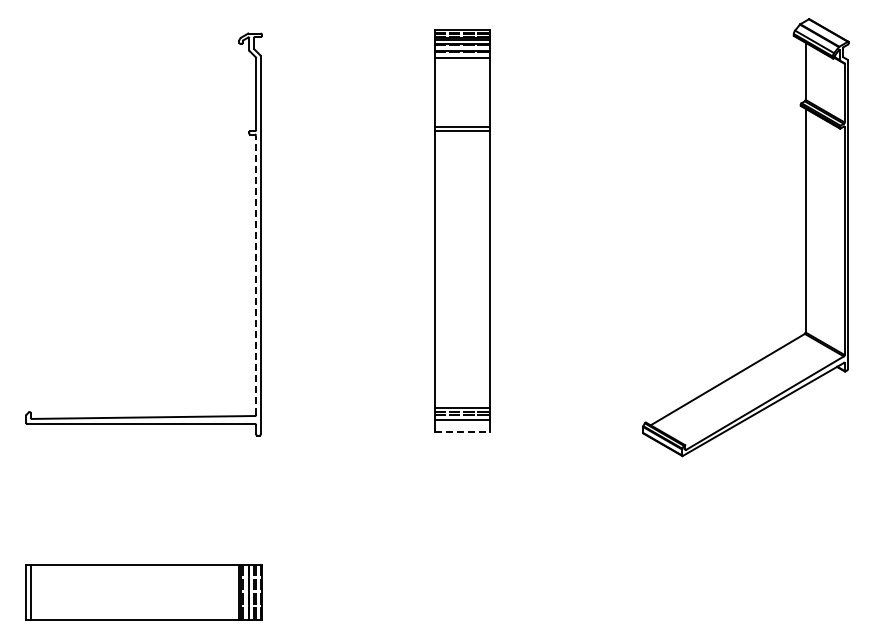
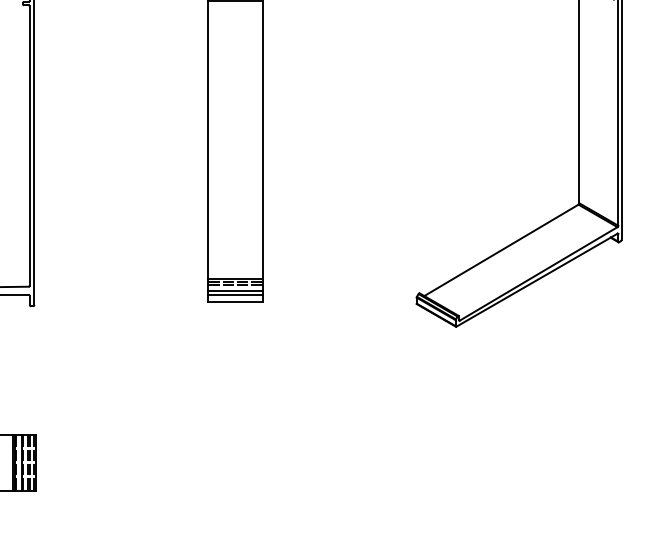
line: (256, 275) -> (30, 146), dashed -> solid
line: (461, 424) -> (235, 295), added
line: (462, 431) -> (236, 302), dashed -> solid

